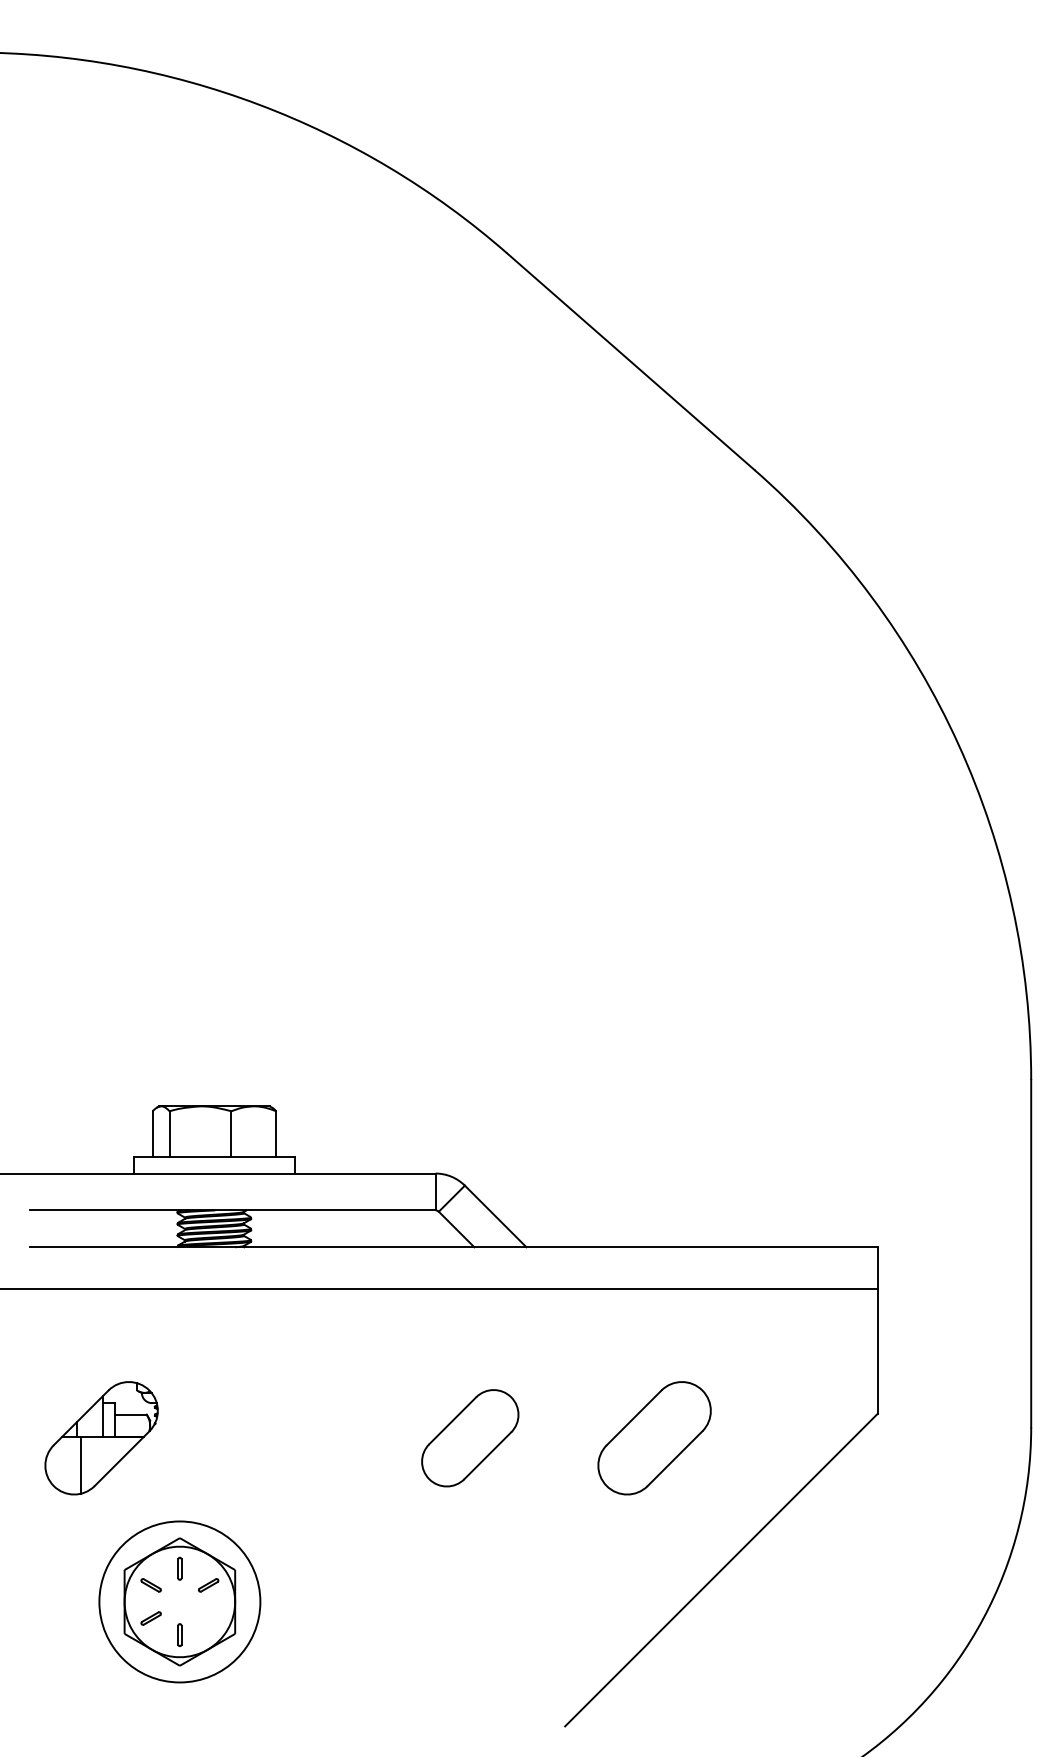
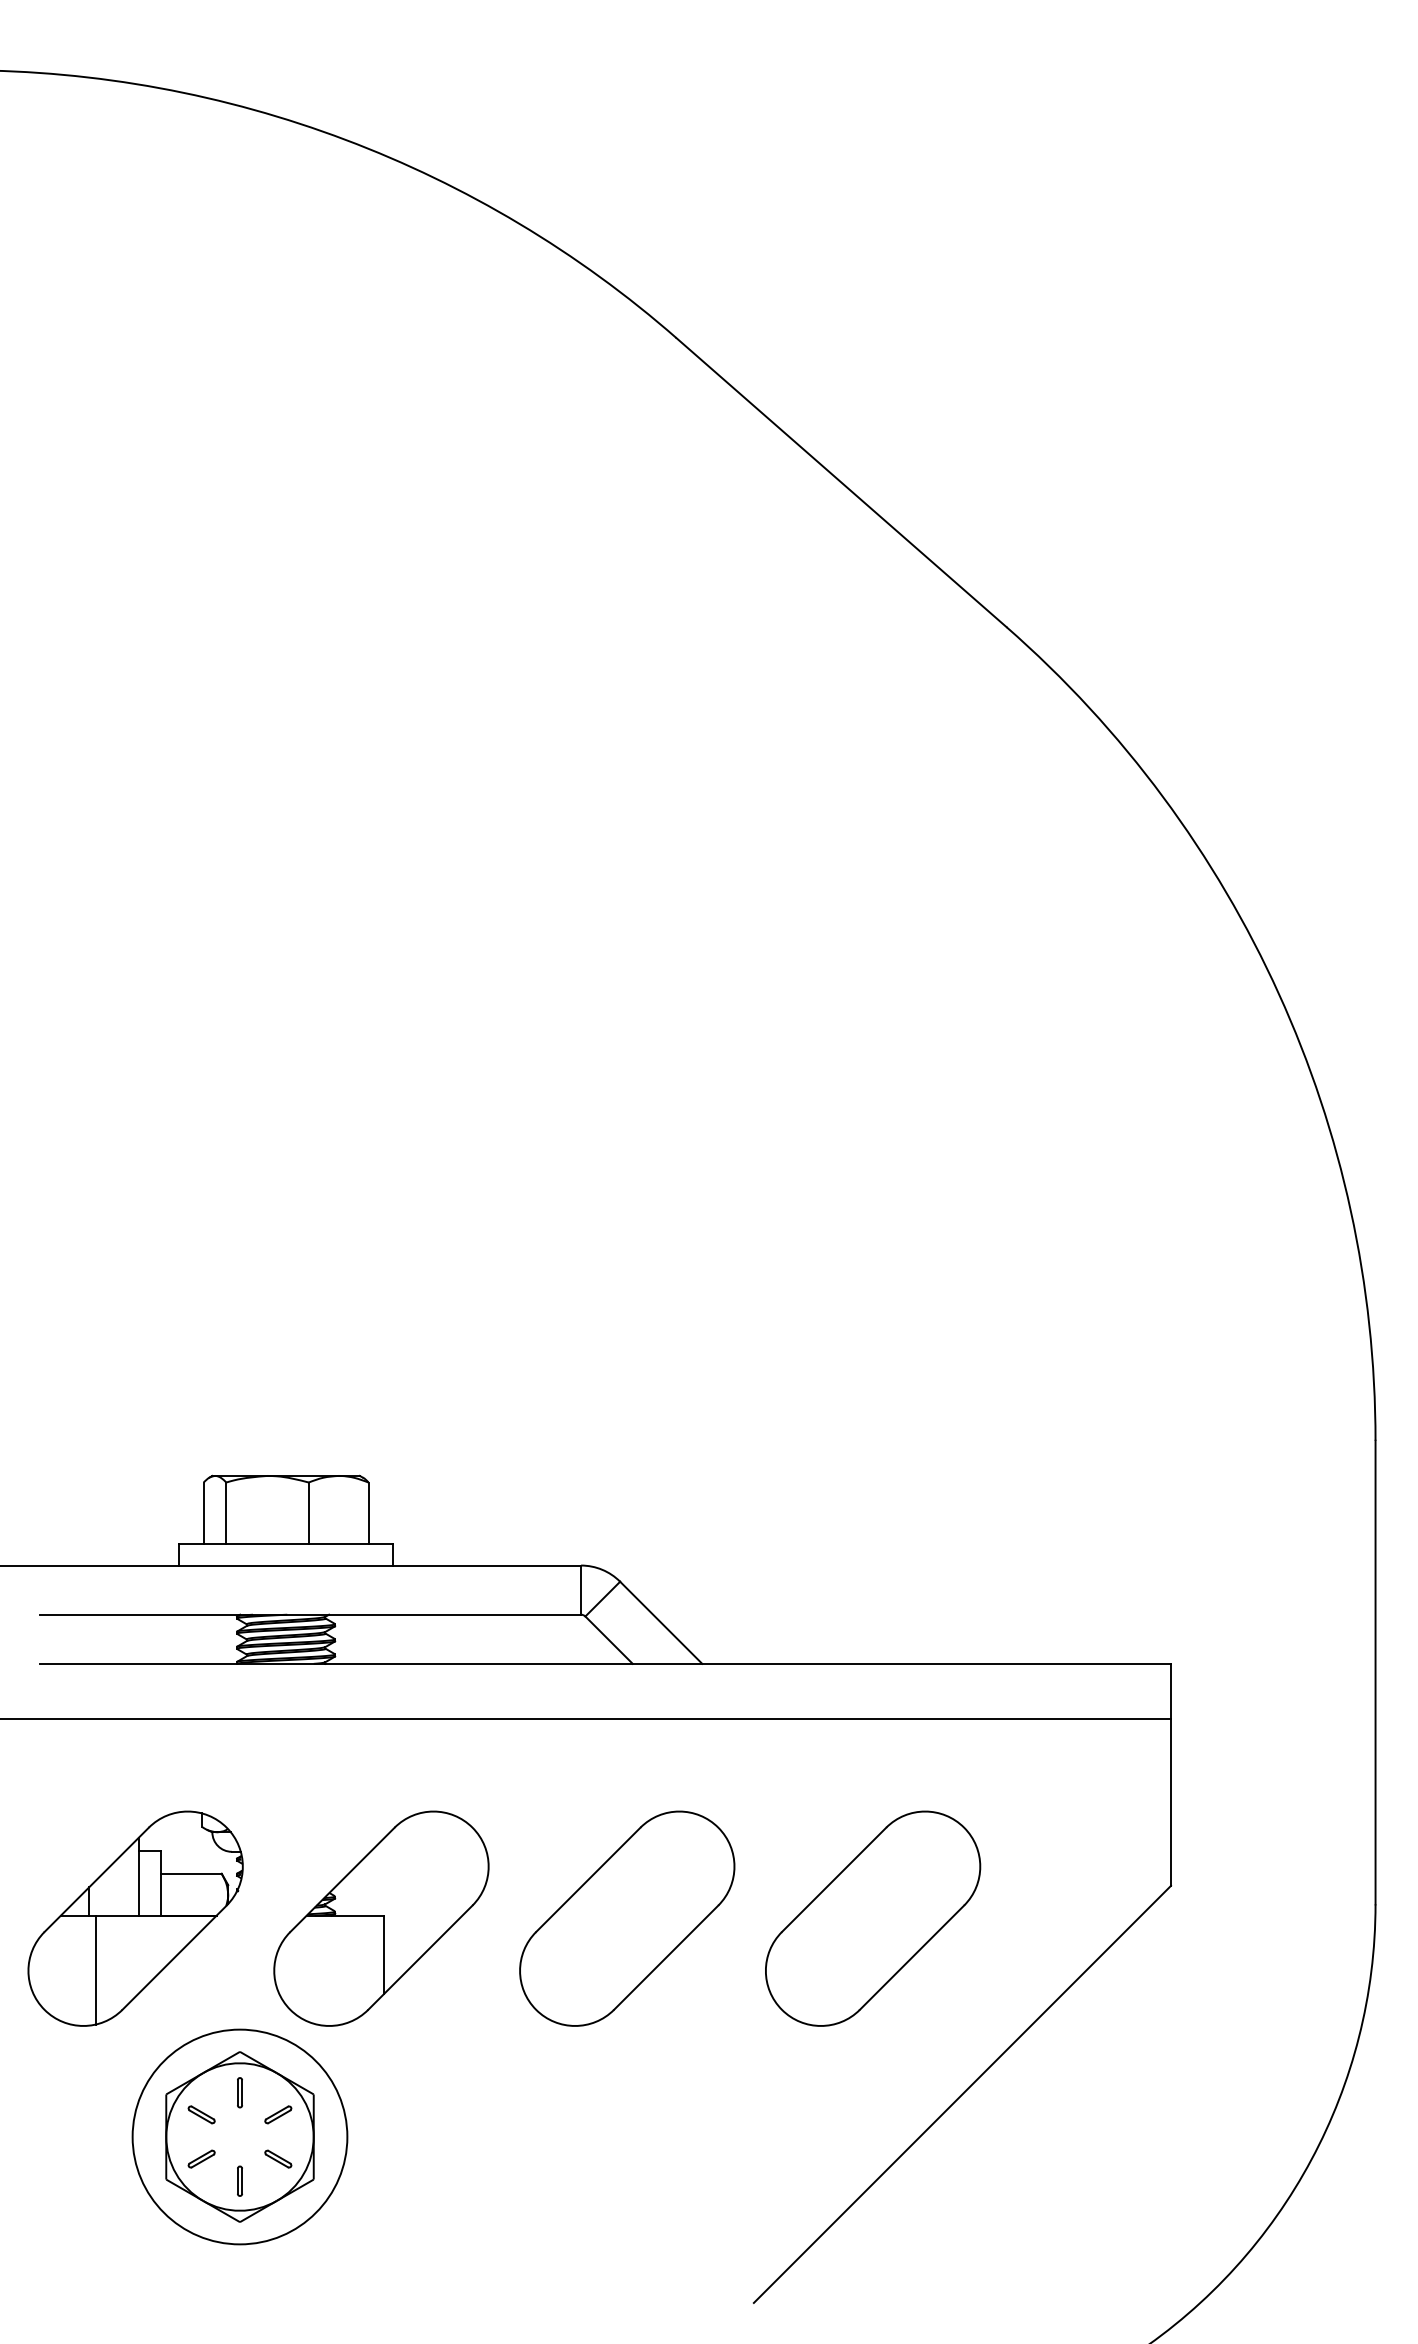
part: (101, 1438) -> (135, 1918), size x1.43
part: (285, 1438) -> (381, 1918), added
part: (470, 1438) -> (627, 1918), size x1.67
part: (654, 1438) -> (873, 1918), size x1.43
part: (208, 1618) -> (278, 2158), added

